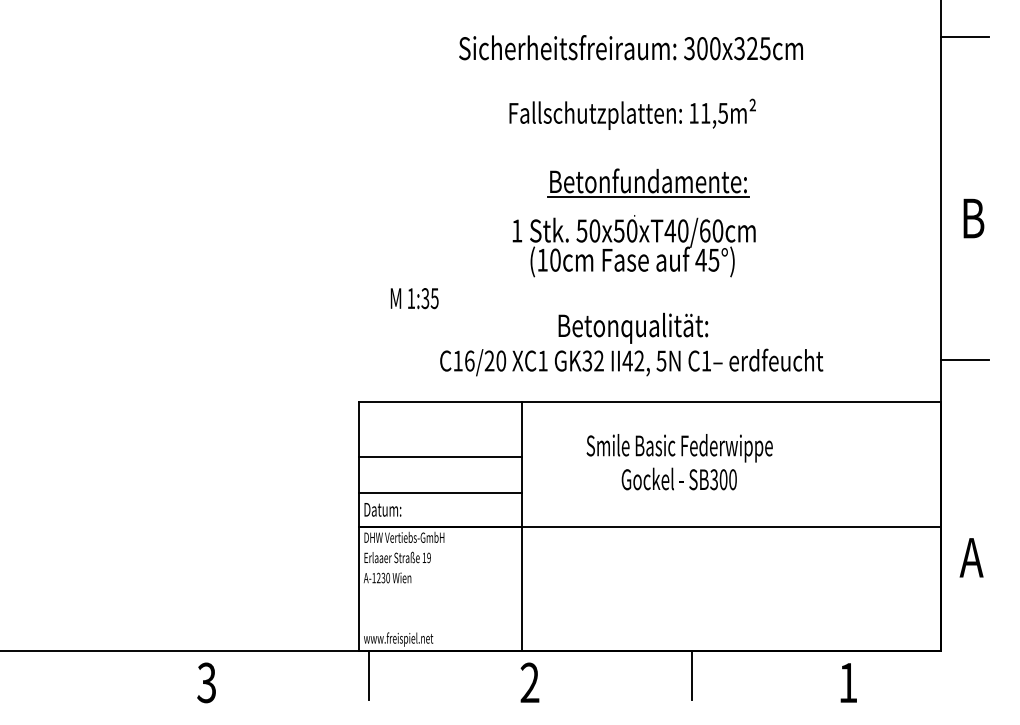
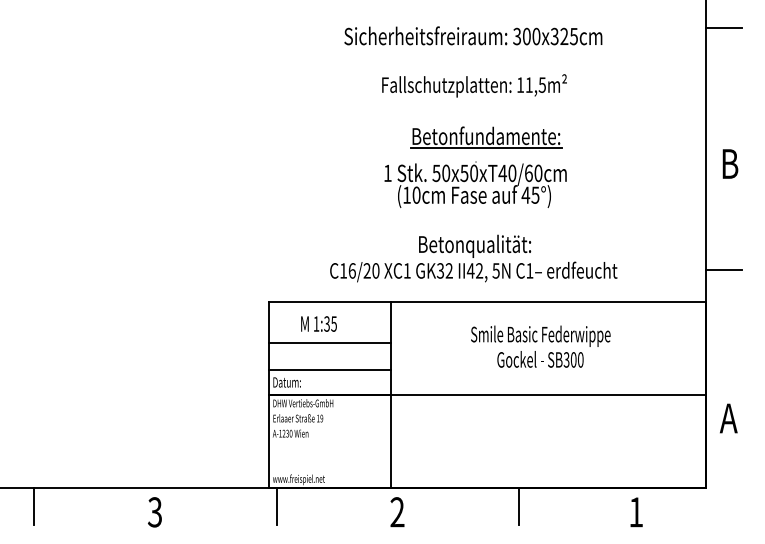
text: (414, 297) -> (318, 323), moved
text: (679, 461) -> (540, 346), moved
line: (46, 675) -> (34, 506), added

